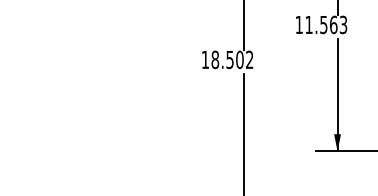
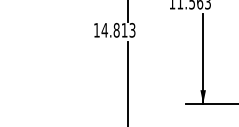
text: (232, 59) -> (118, 30), 18.502 -> 14.813

